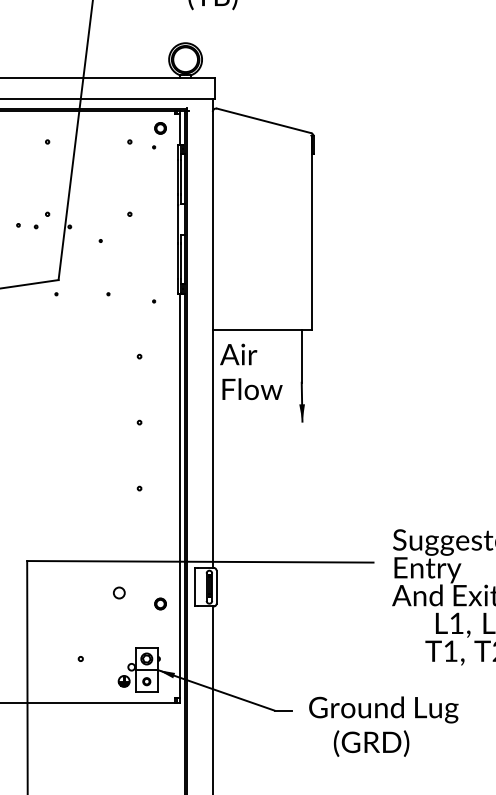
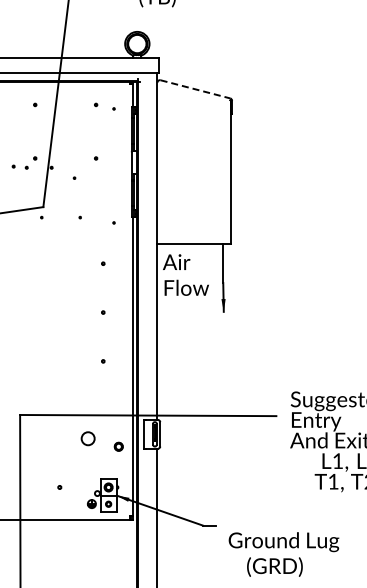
line: (264, 121) -> (195, 89), solid -> dashed
part: (160, 127) -> (118, 94), removed
circle: (119, 592) -> (88, 438), size x1.6
text: (383, 726) -> (283, 554), moved

